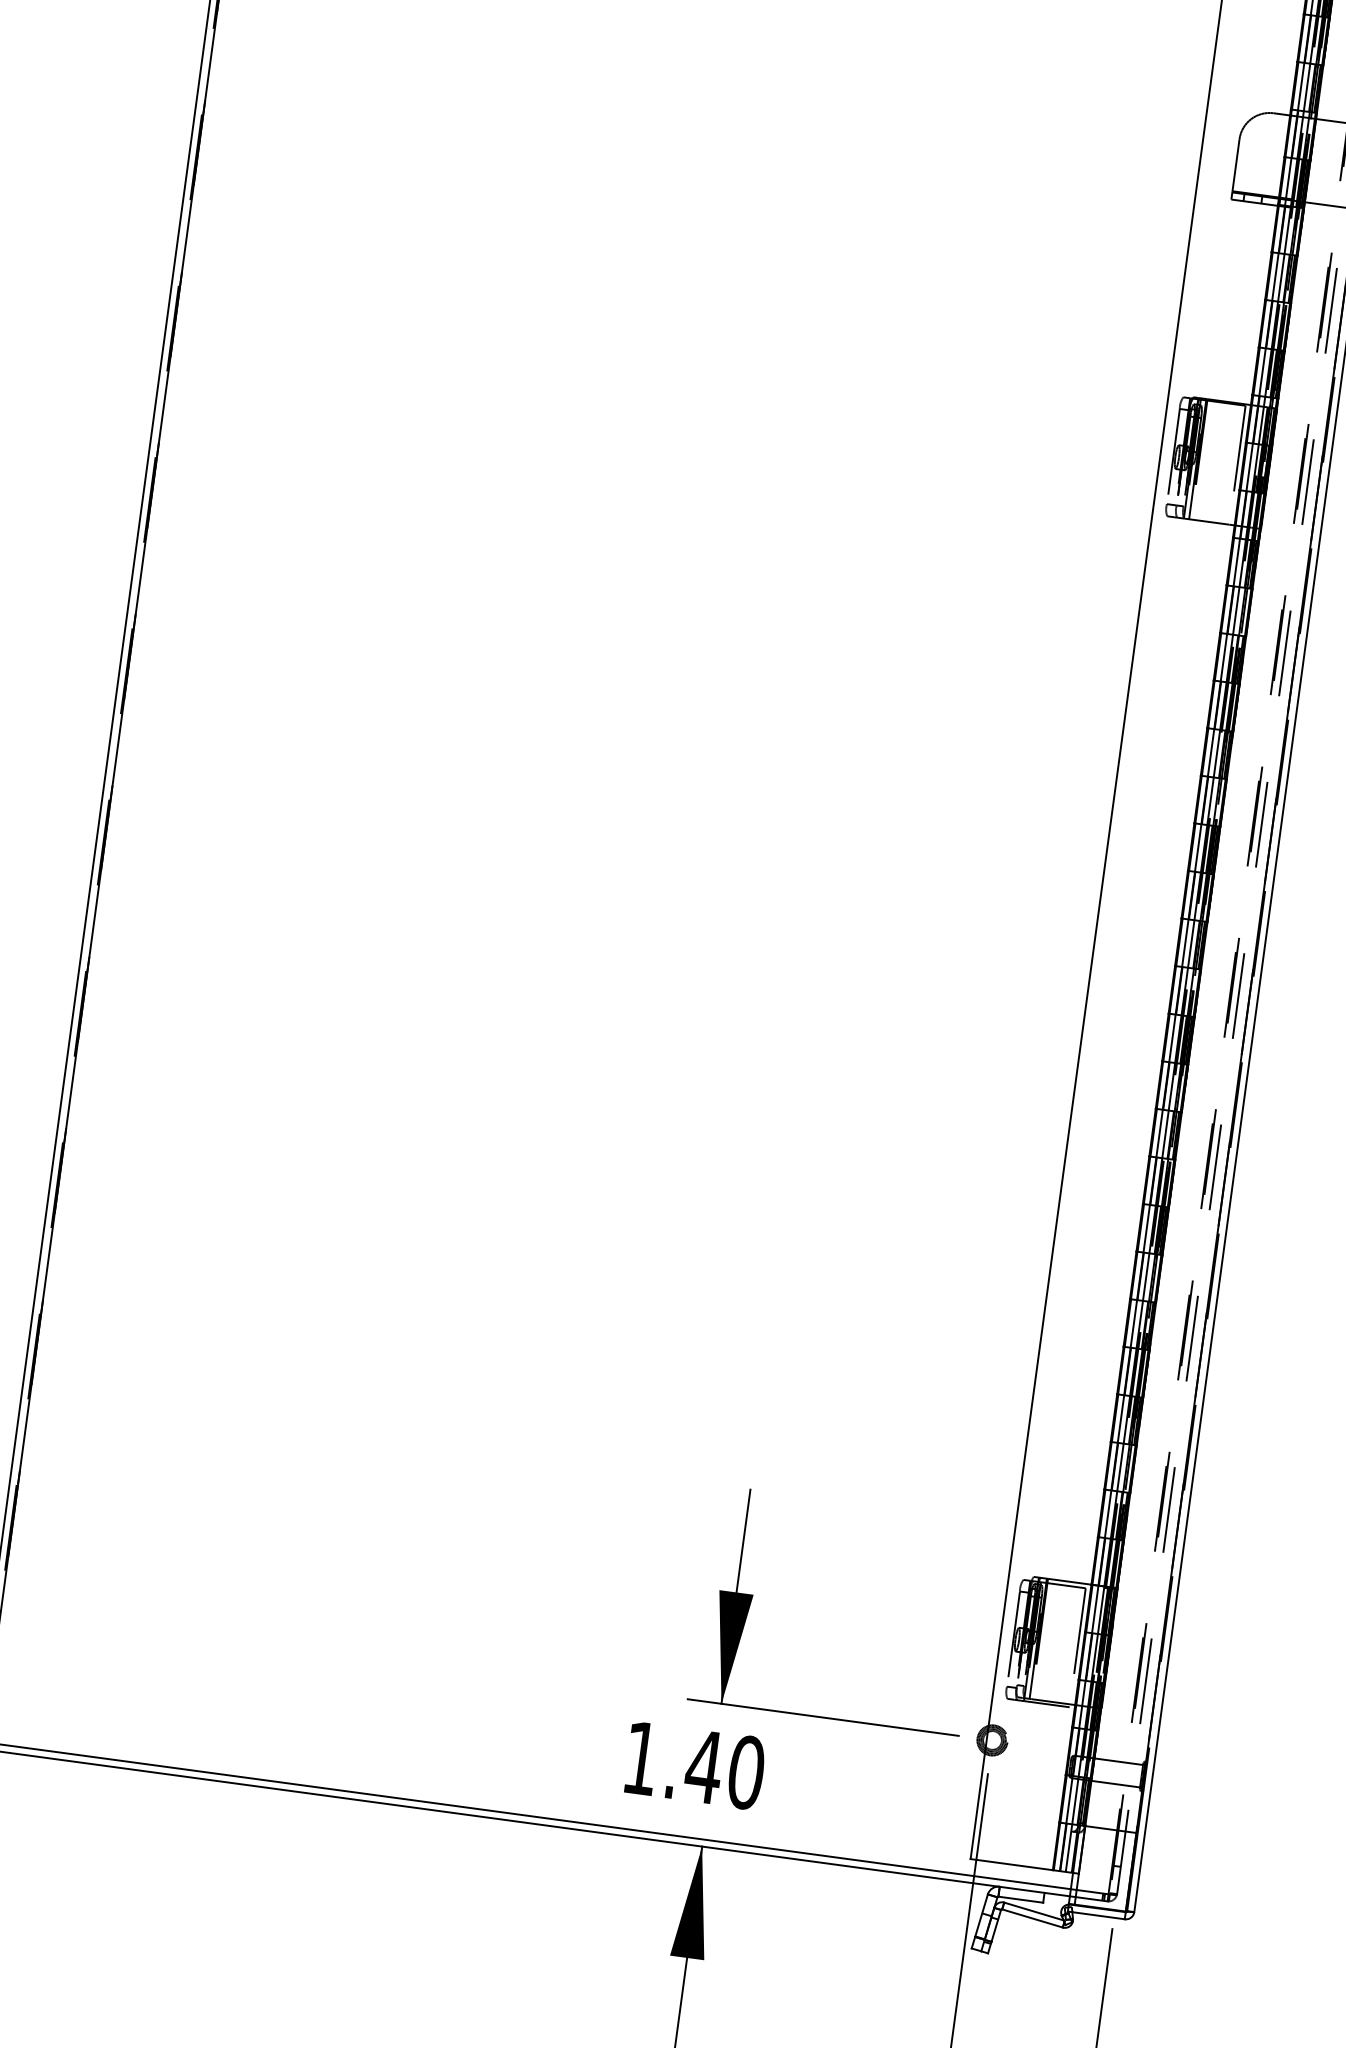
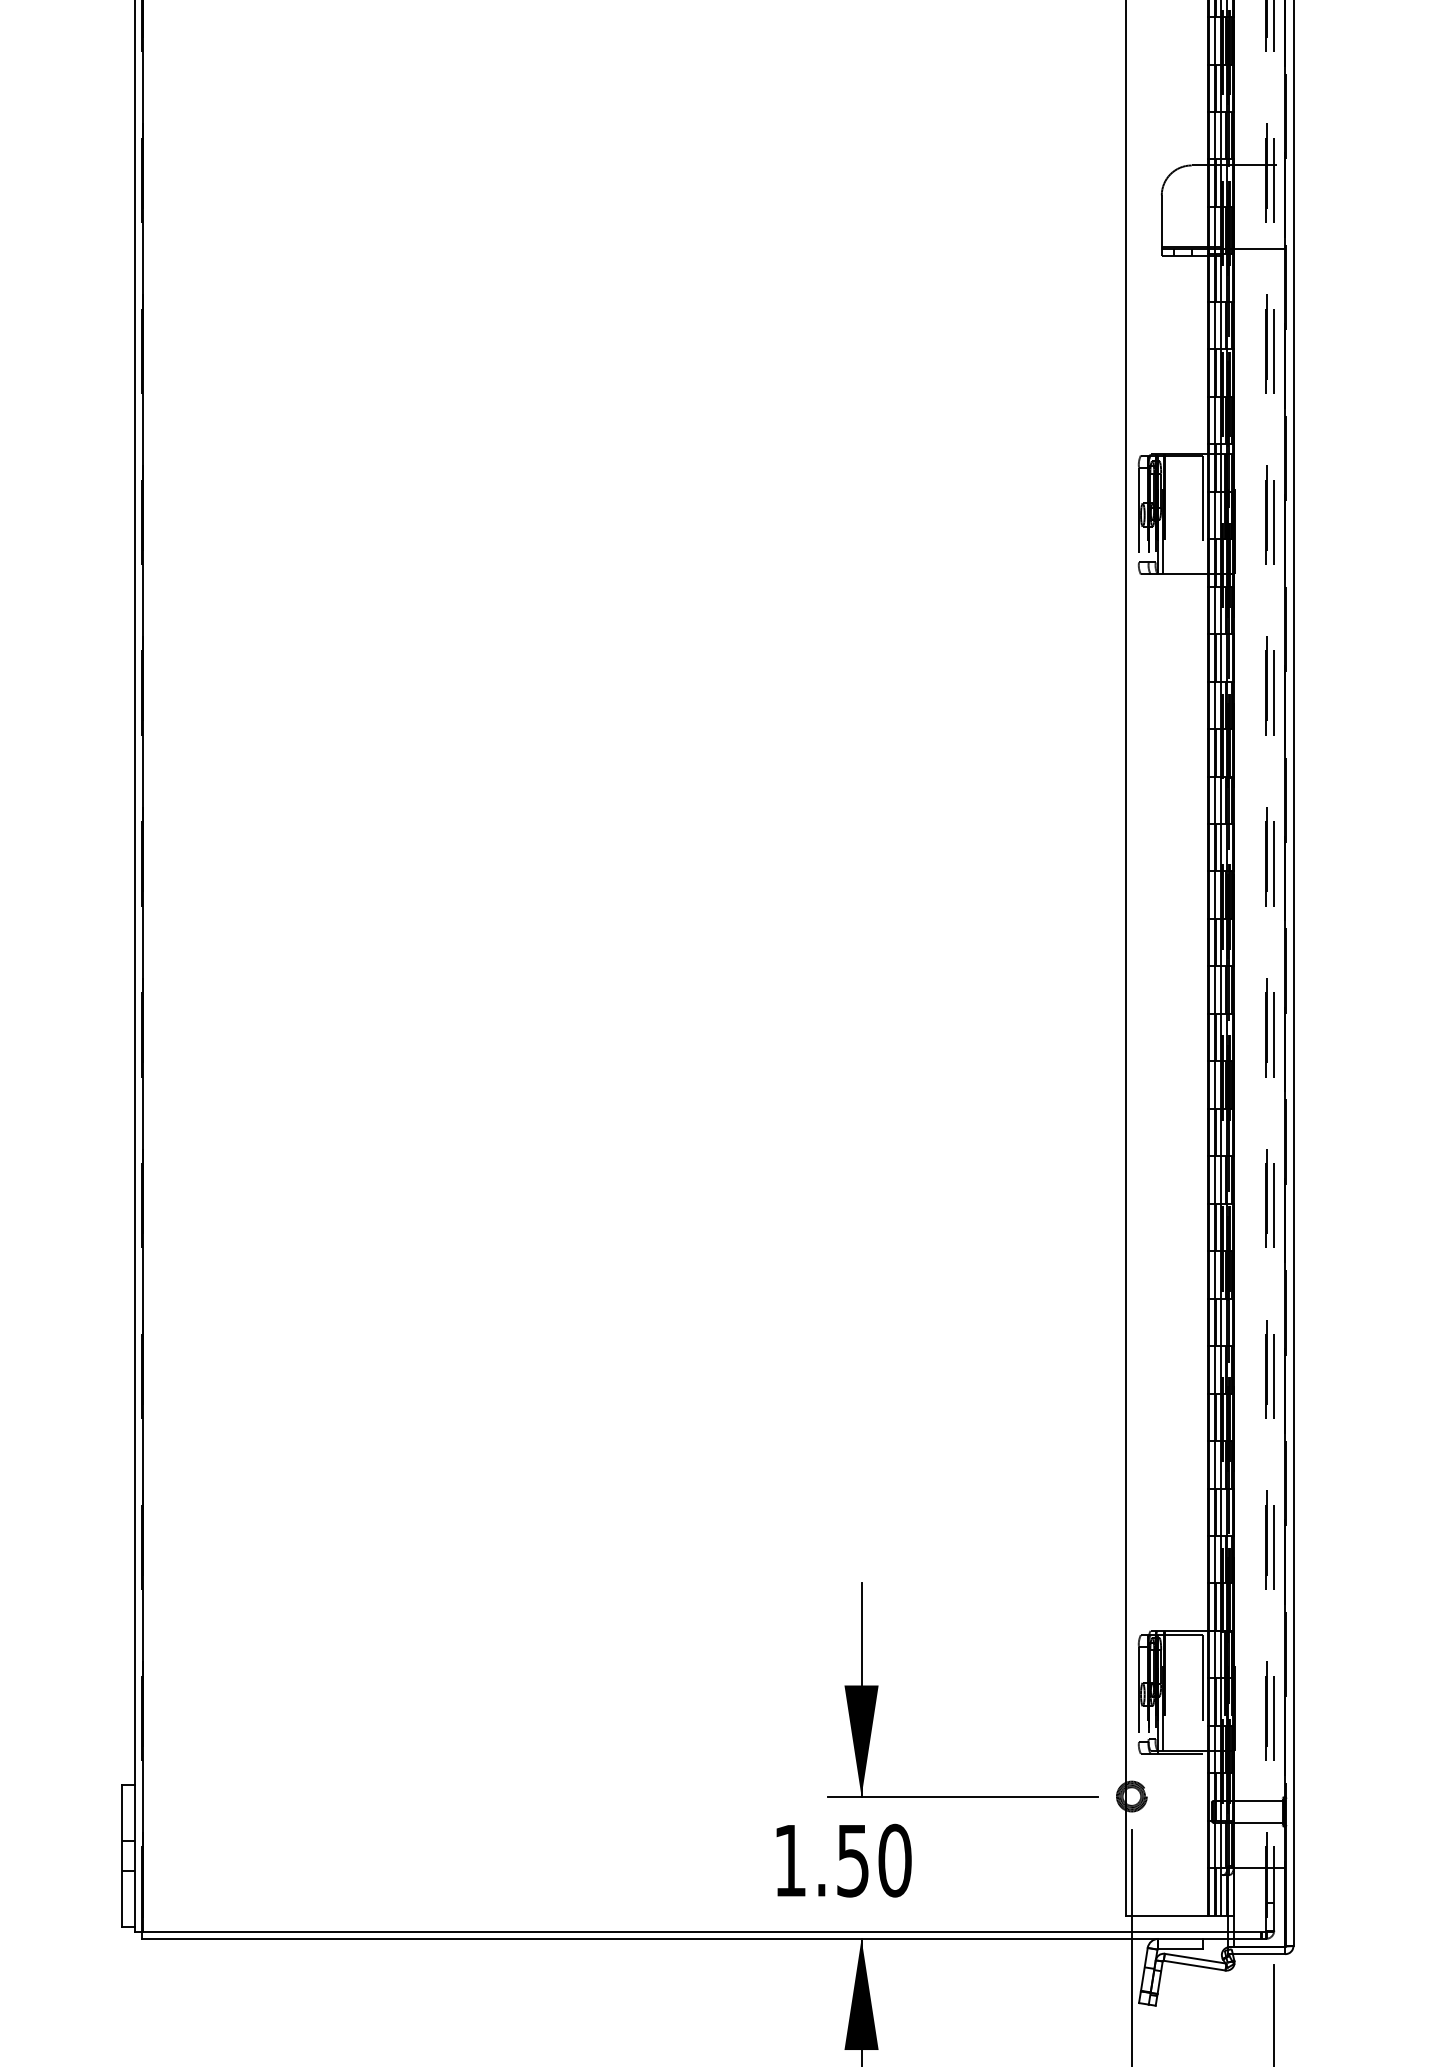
text: (703, 1767) -> (852, 1861), 1.40 -> 1.50

